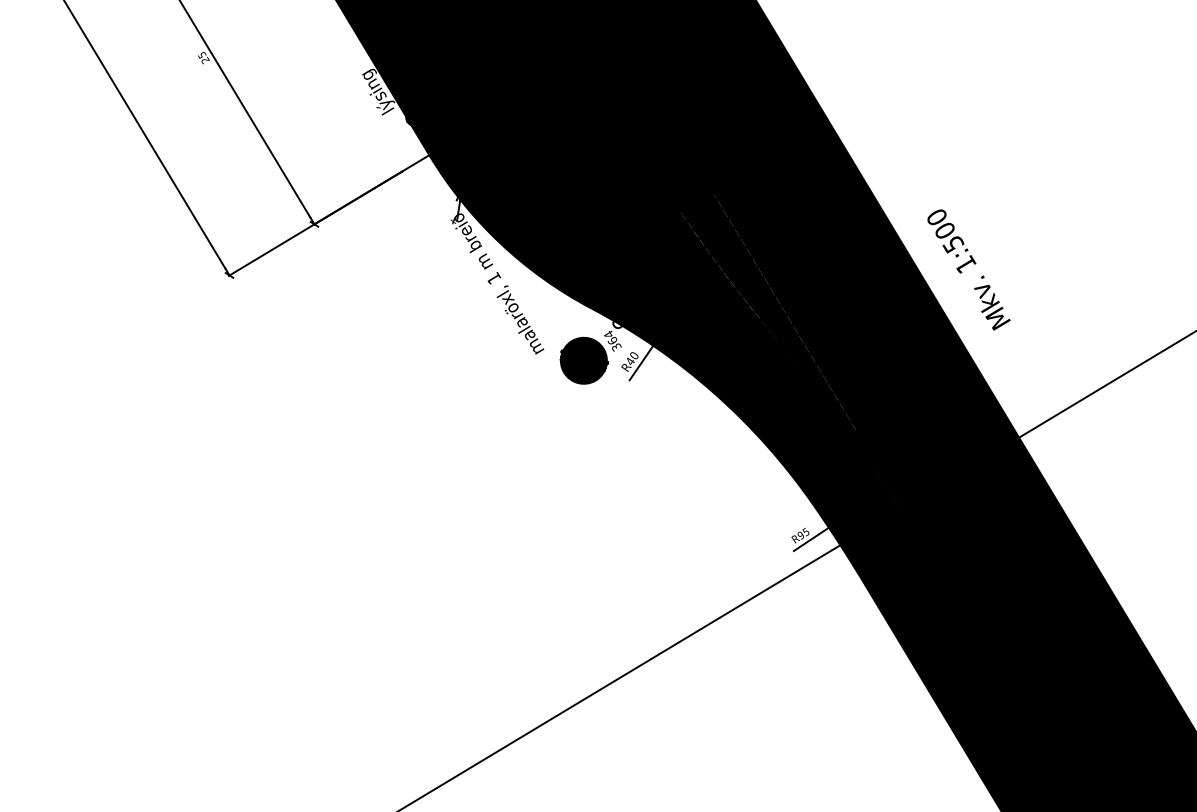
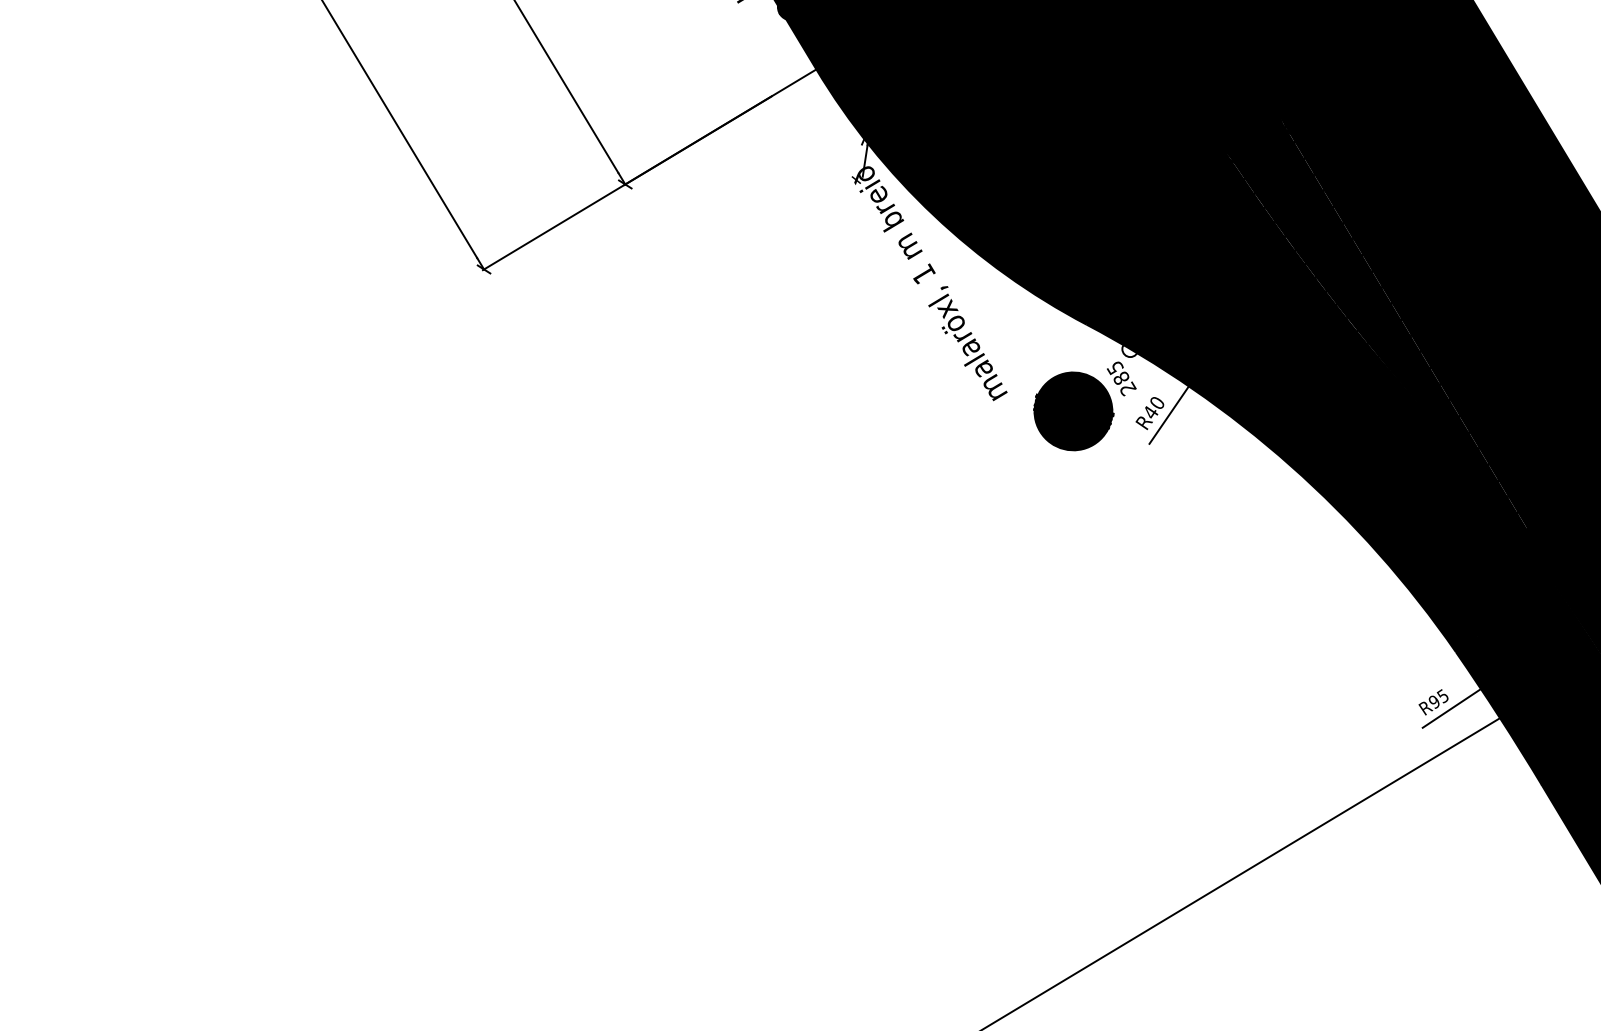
text: (612, 340) -> (1121, 377), 364 -> 285

